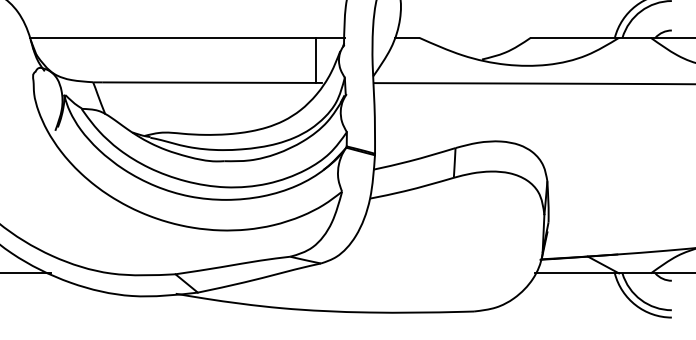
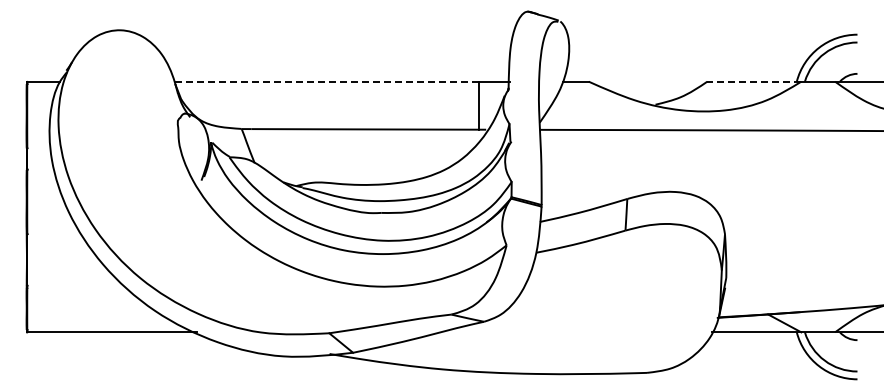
line: (172, 37) -> (326, 81), solid -> dashed
line: (574, 37) -> (753, 81), solid -> dashed

